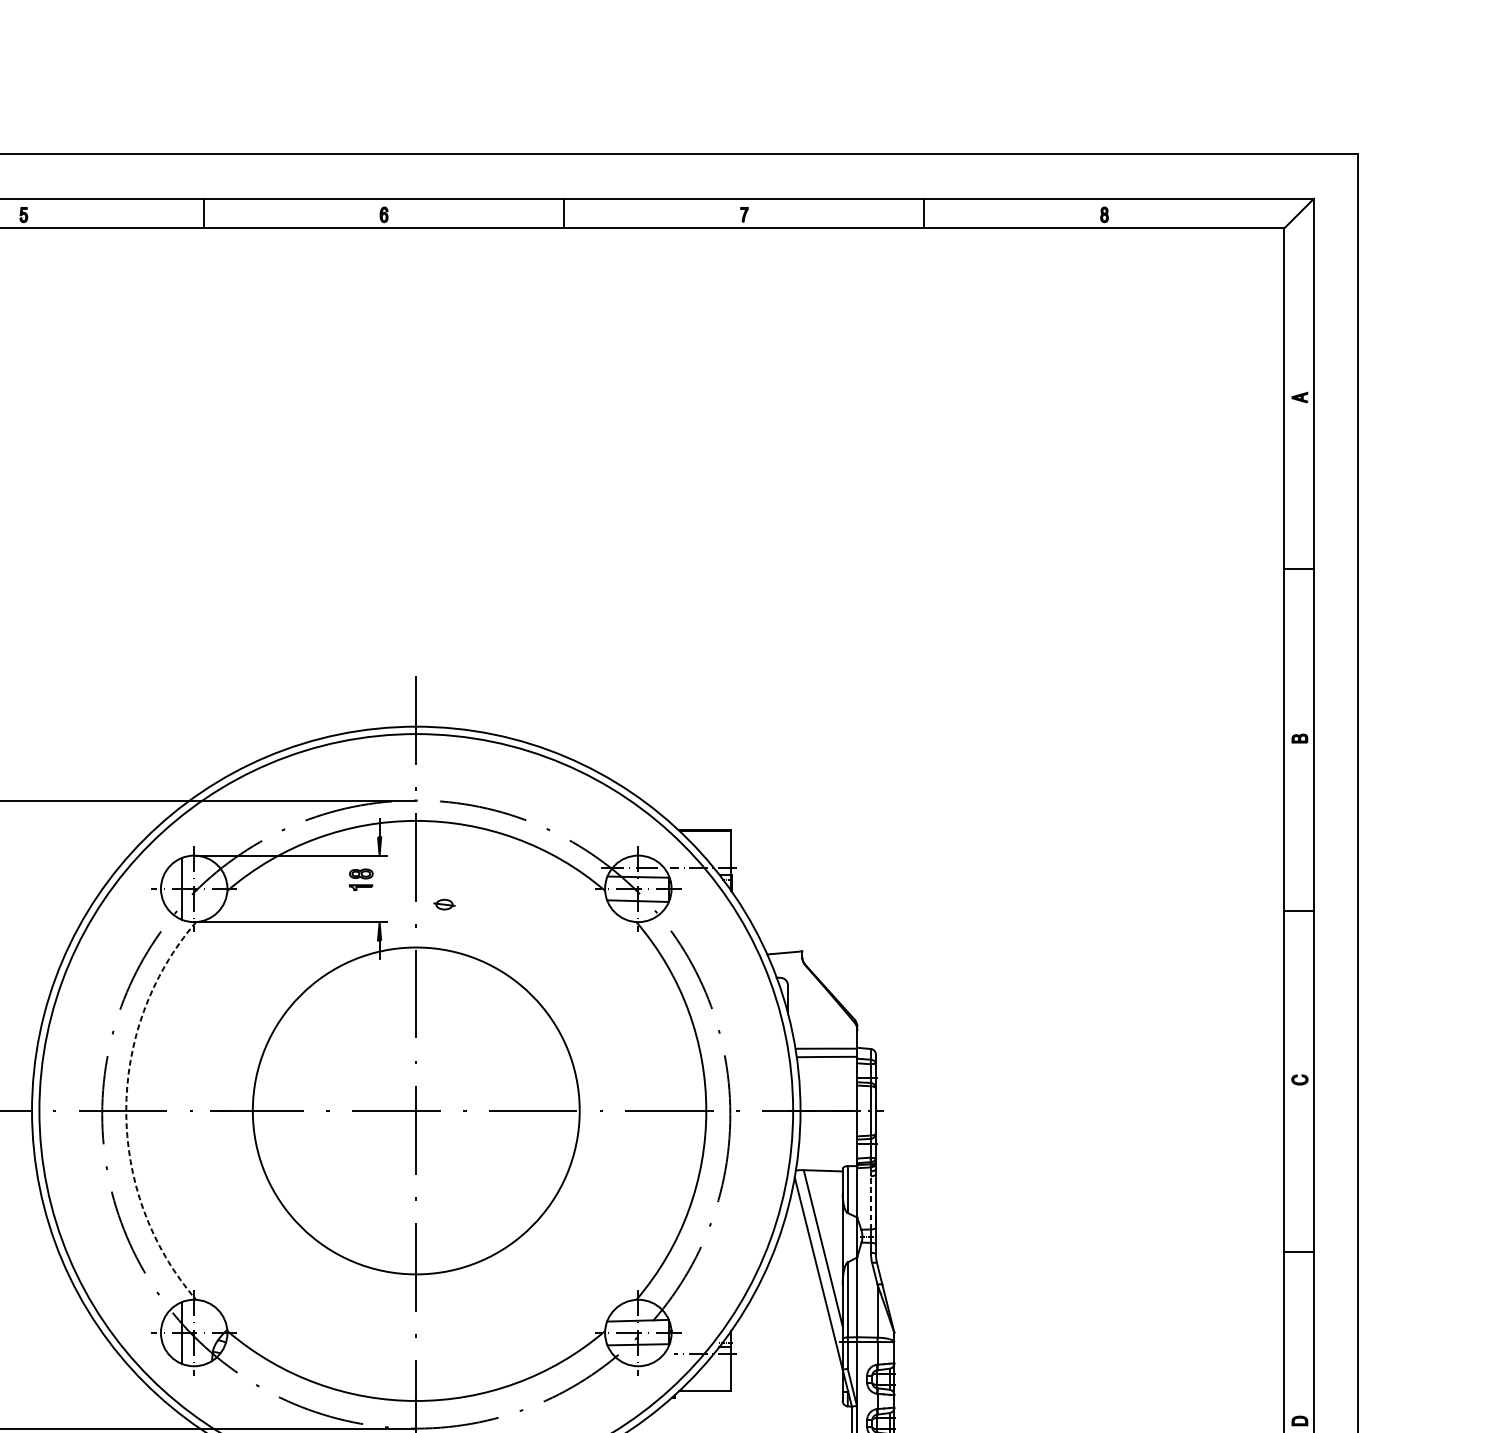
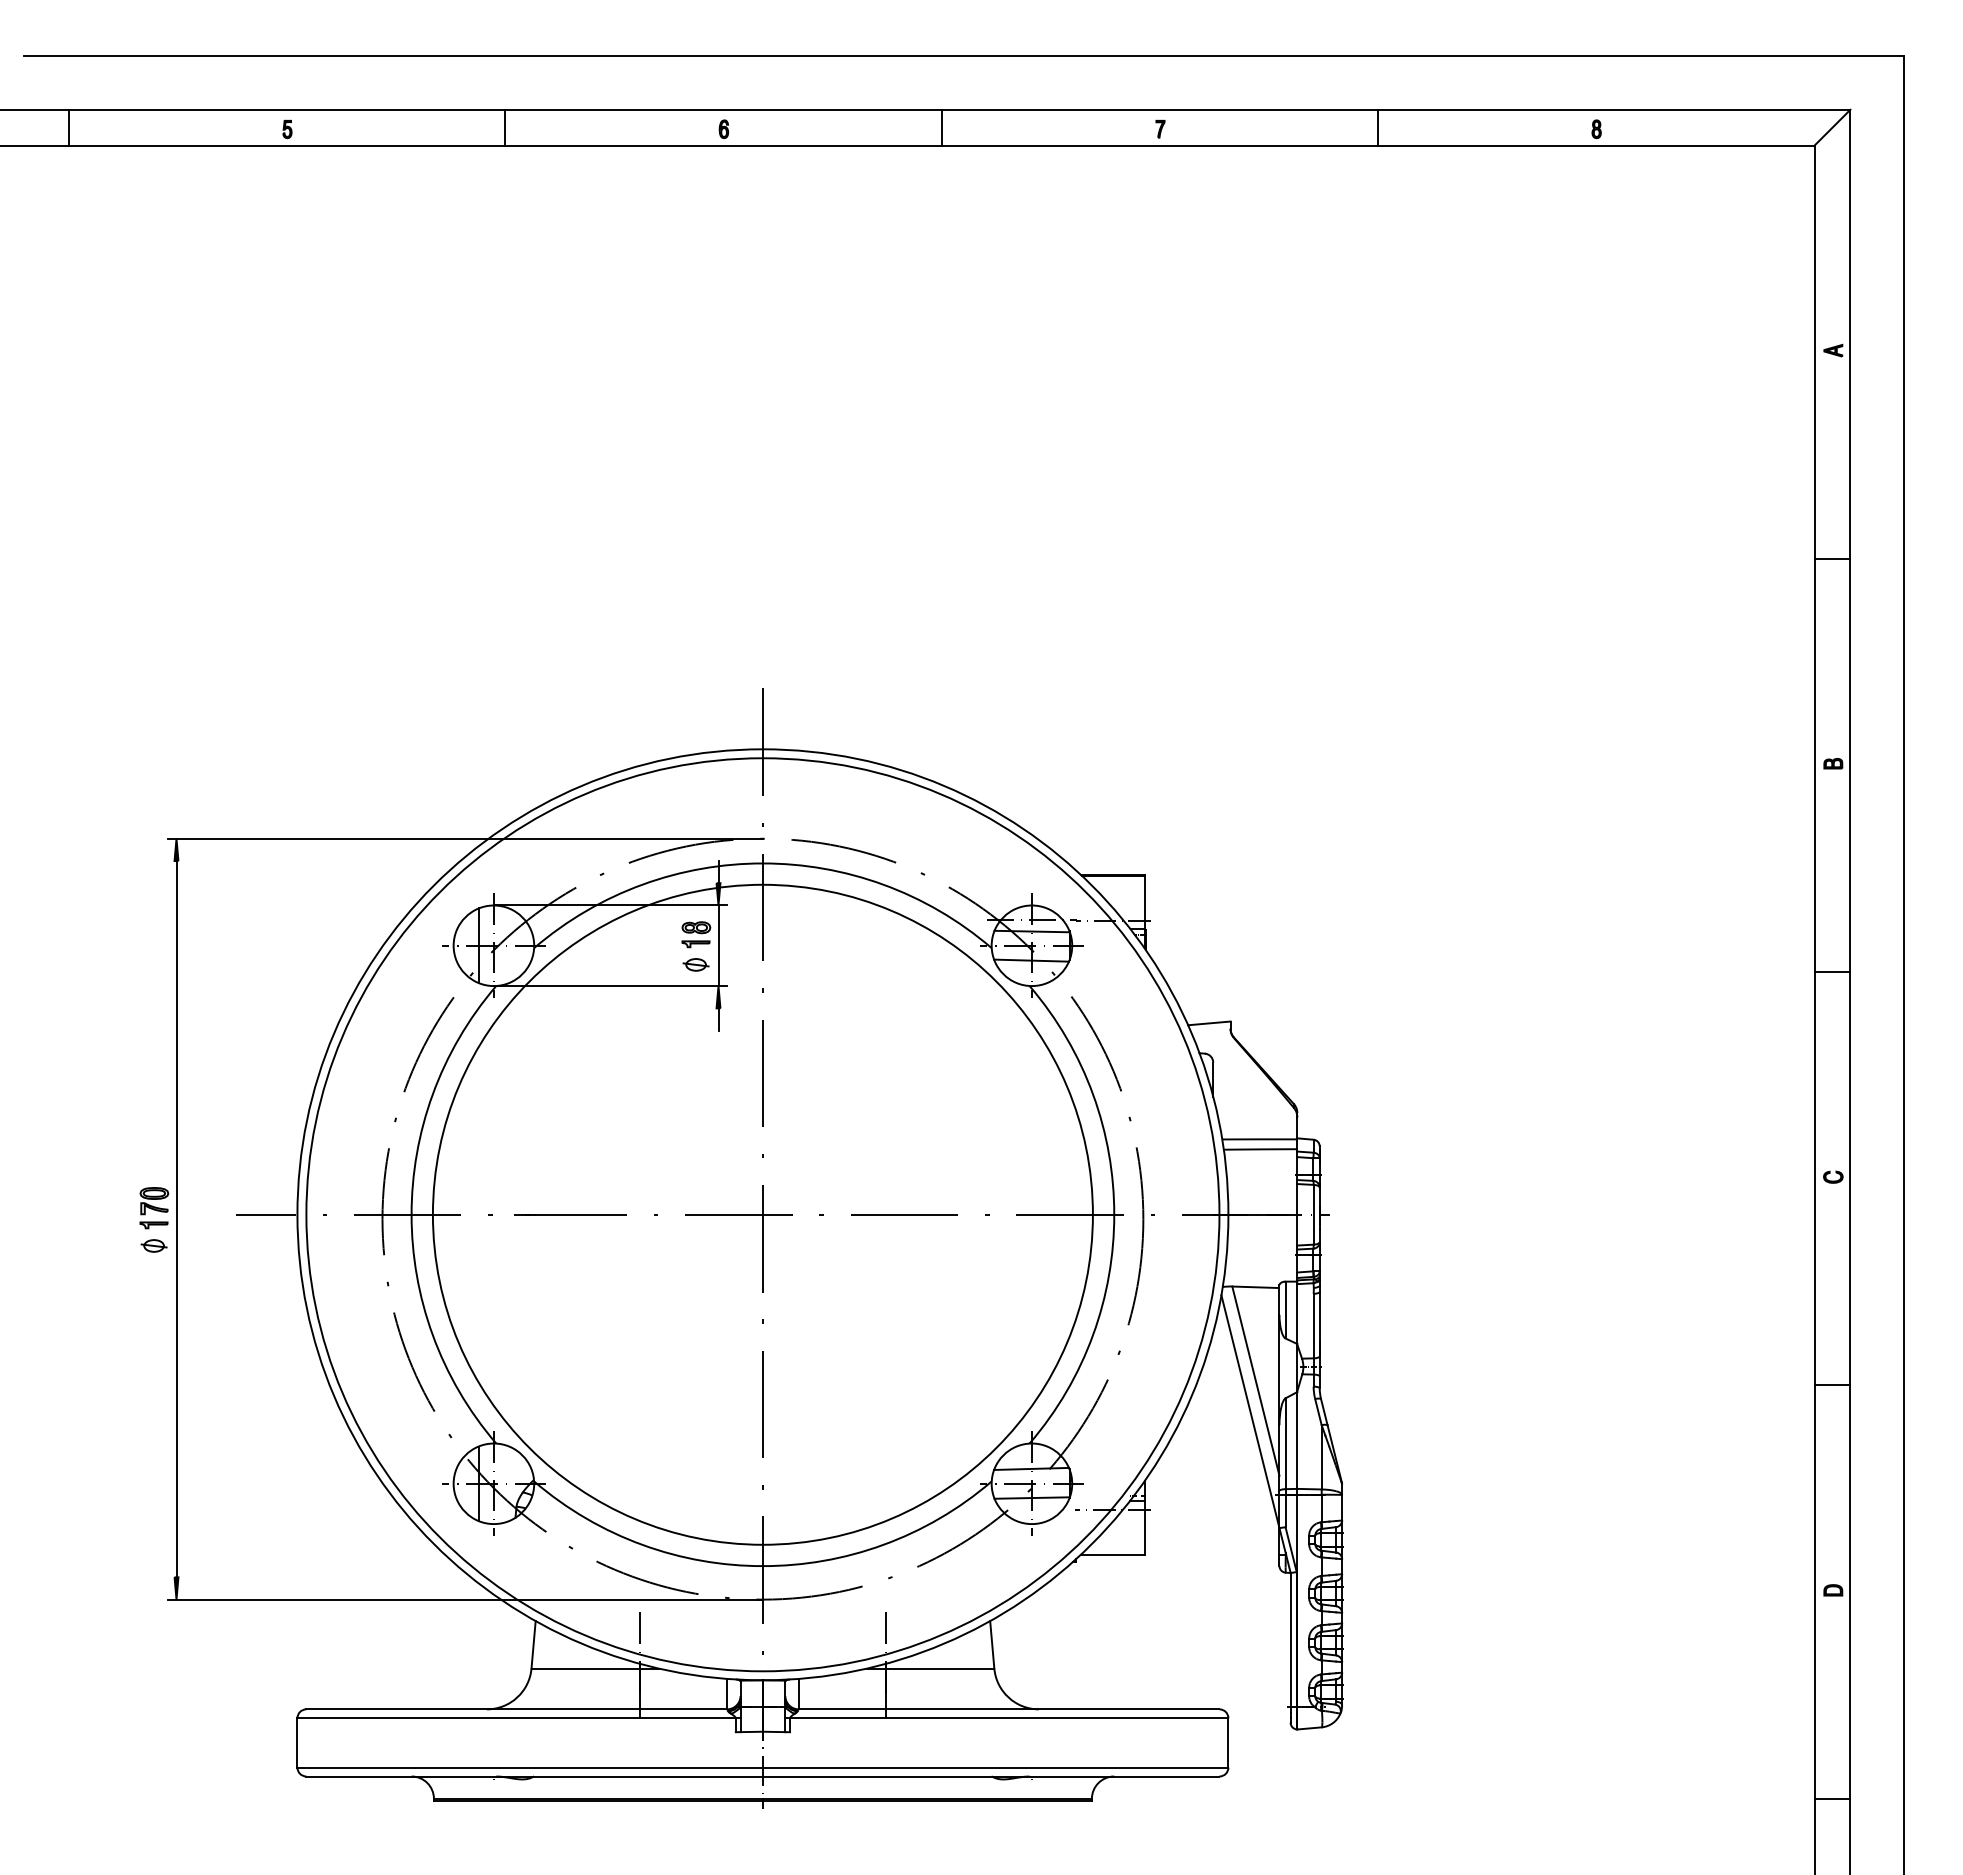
line: (379, 888) -> (718, 945), added
part: (443, 904) -> (695, 964), moved
arc: (126, 1110) -> (411, 1214), dashed -> solid
circle: (415, 1110) -> (762, 1214), size x1.67
line: (870, 1202) -> (1313, 1325), dashed -> solid

